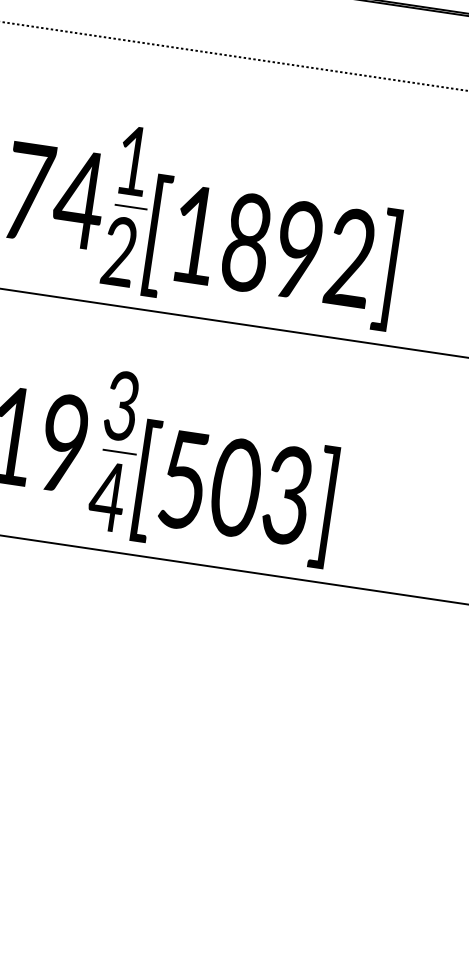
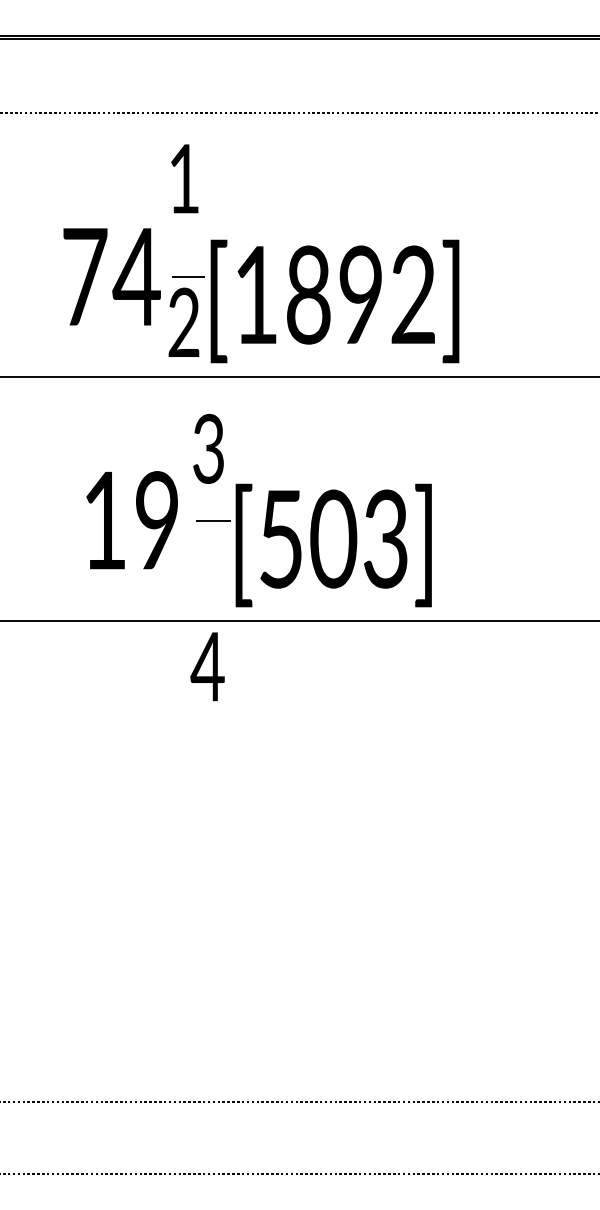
text: (133, 160) -> (184, 178), moved
text: (121, 405) -> (208, 448), moved
text: (107, 496) -> (207, 666), moved

